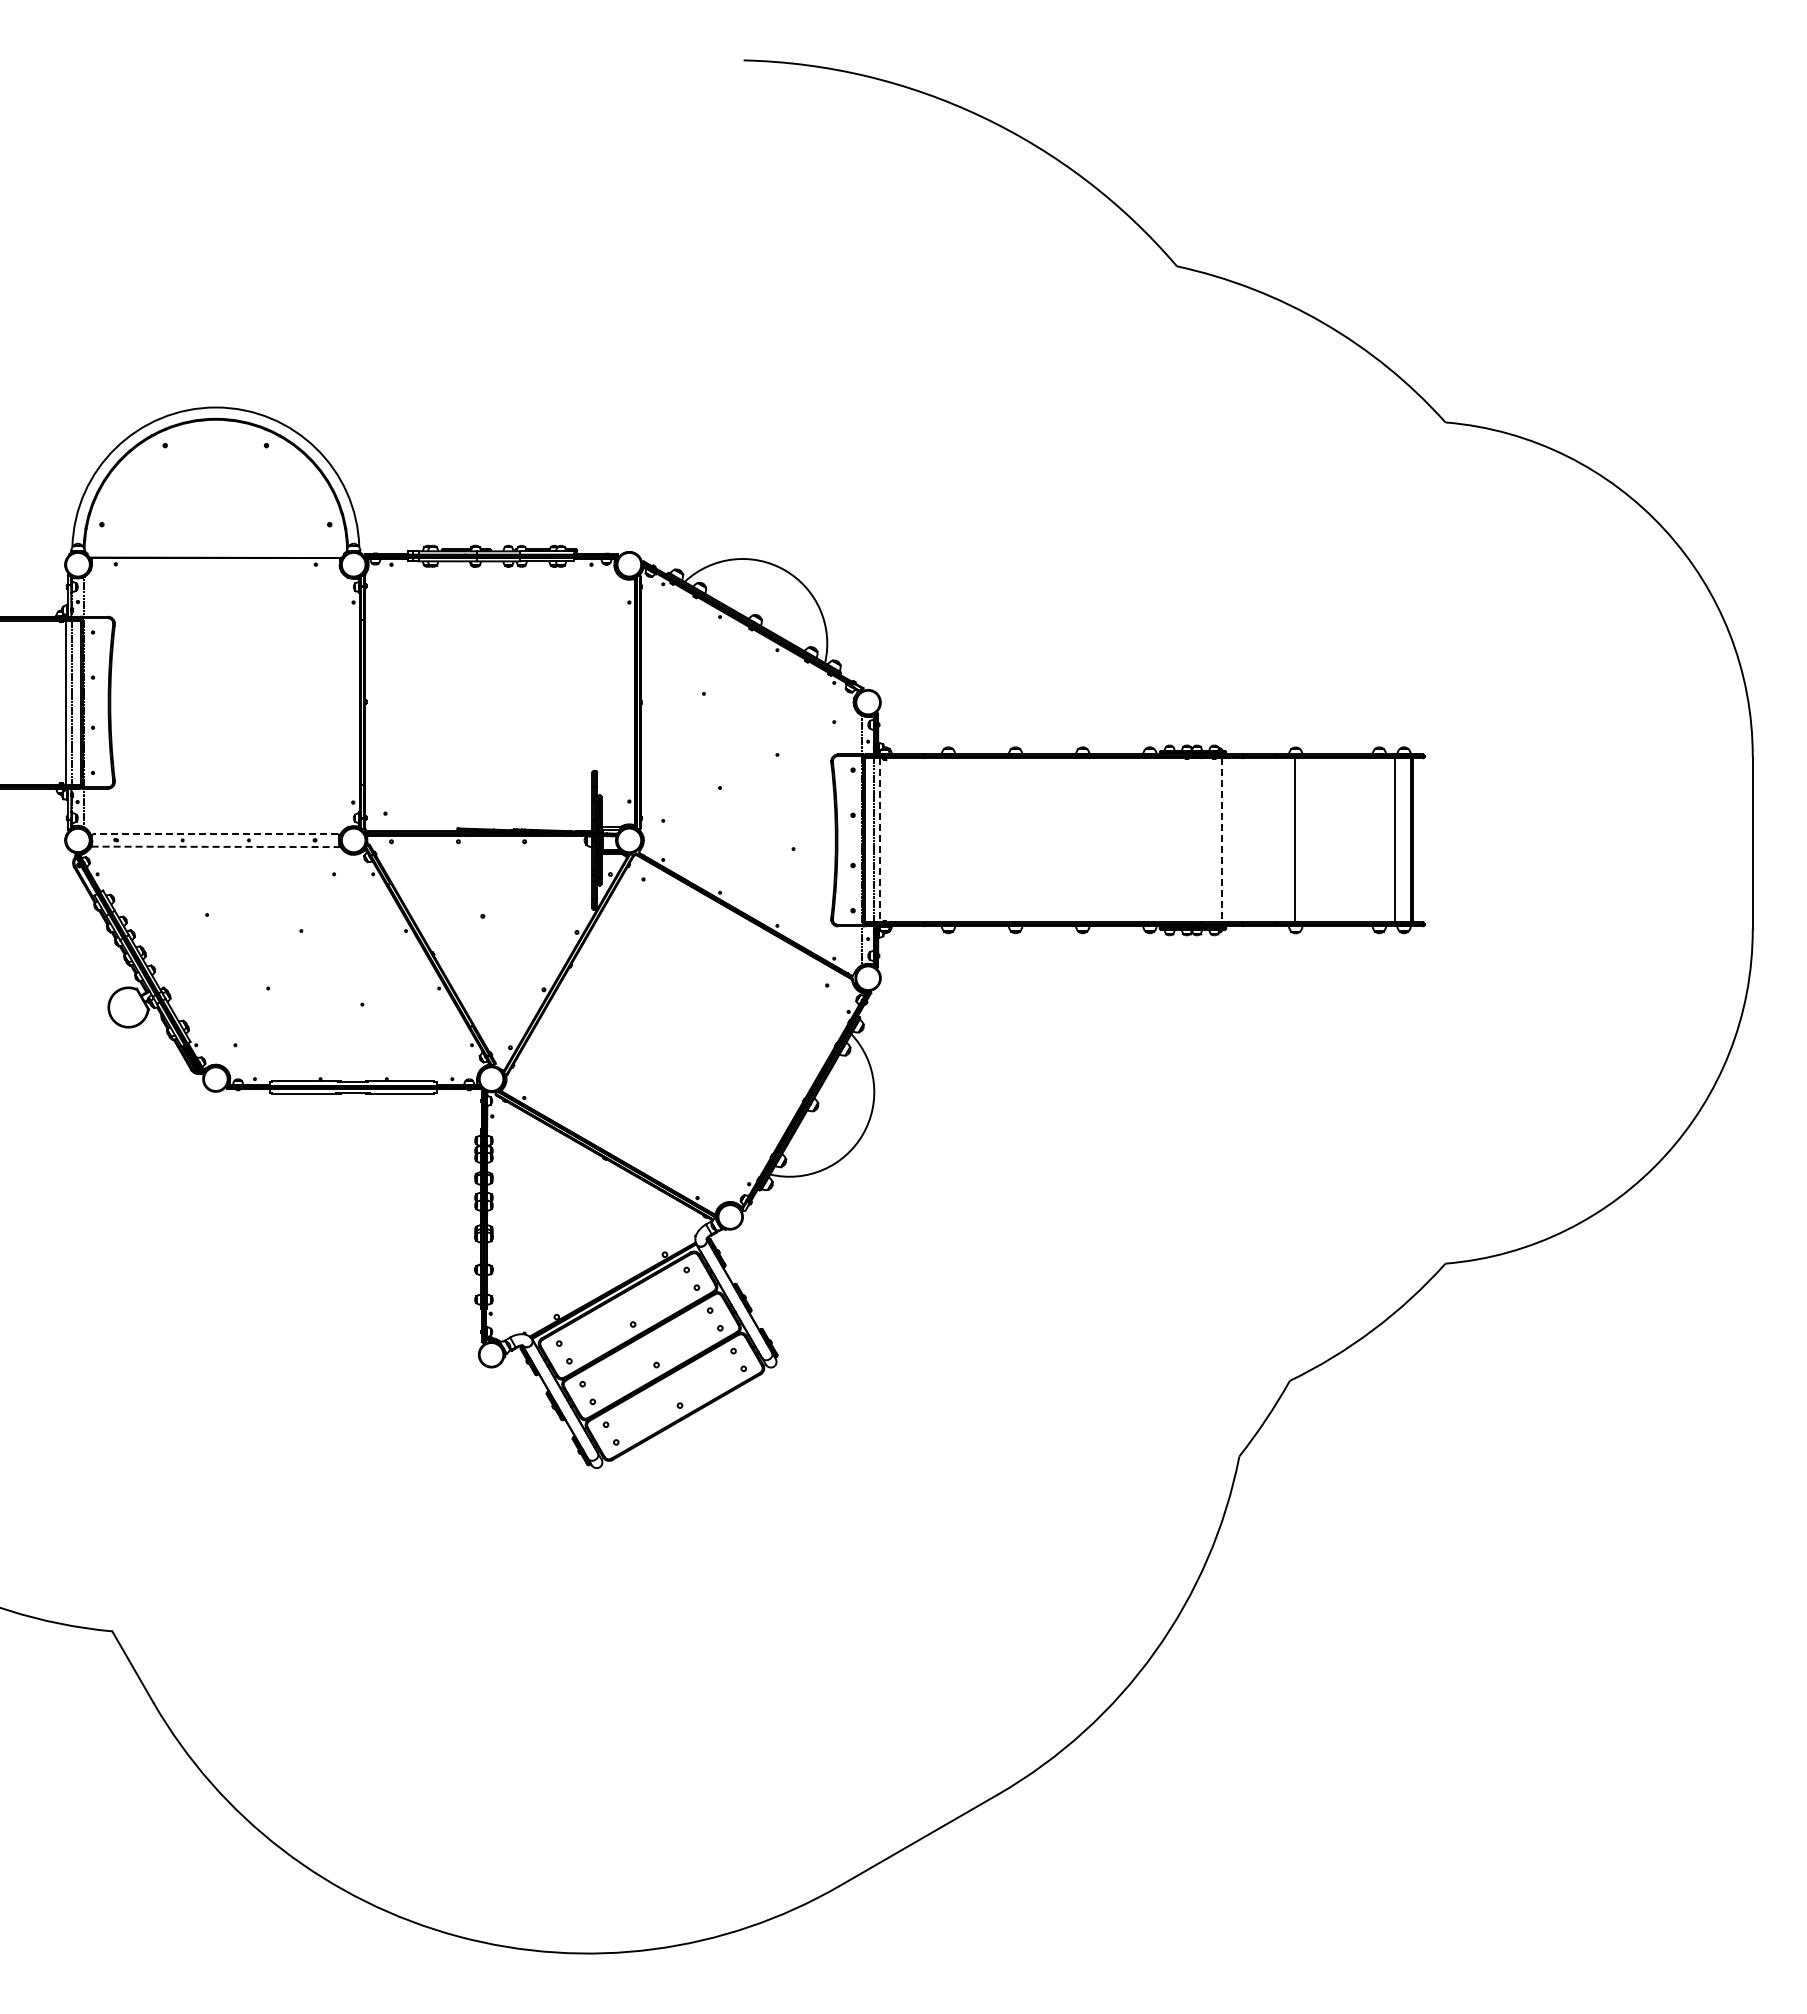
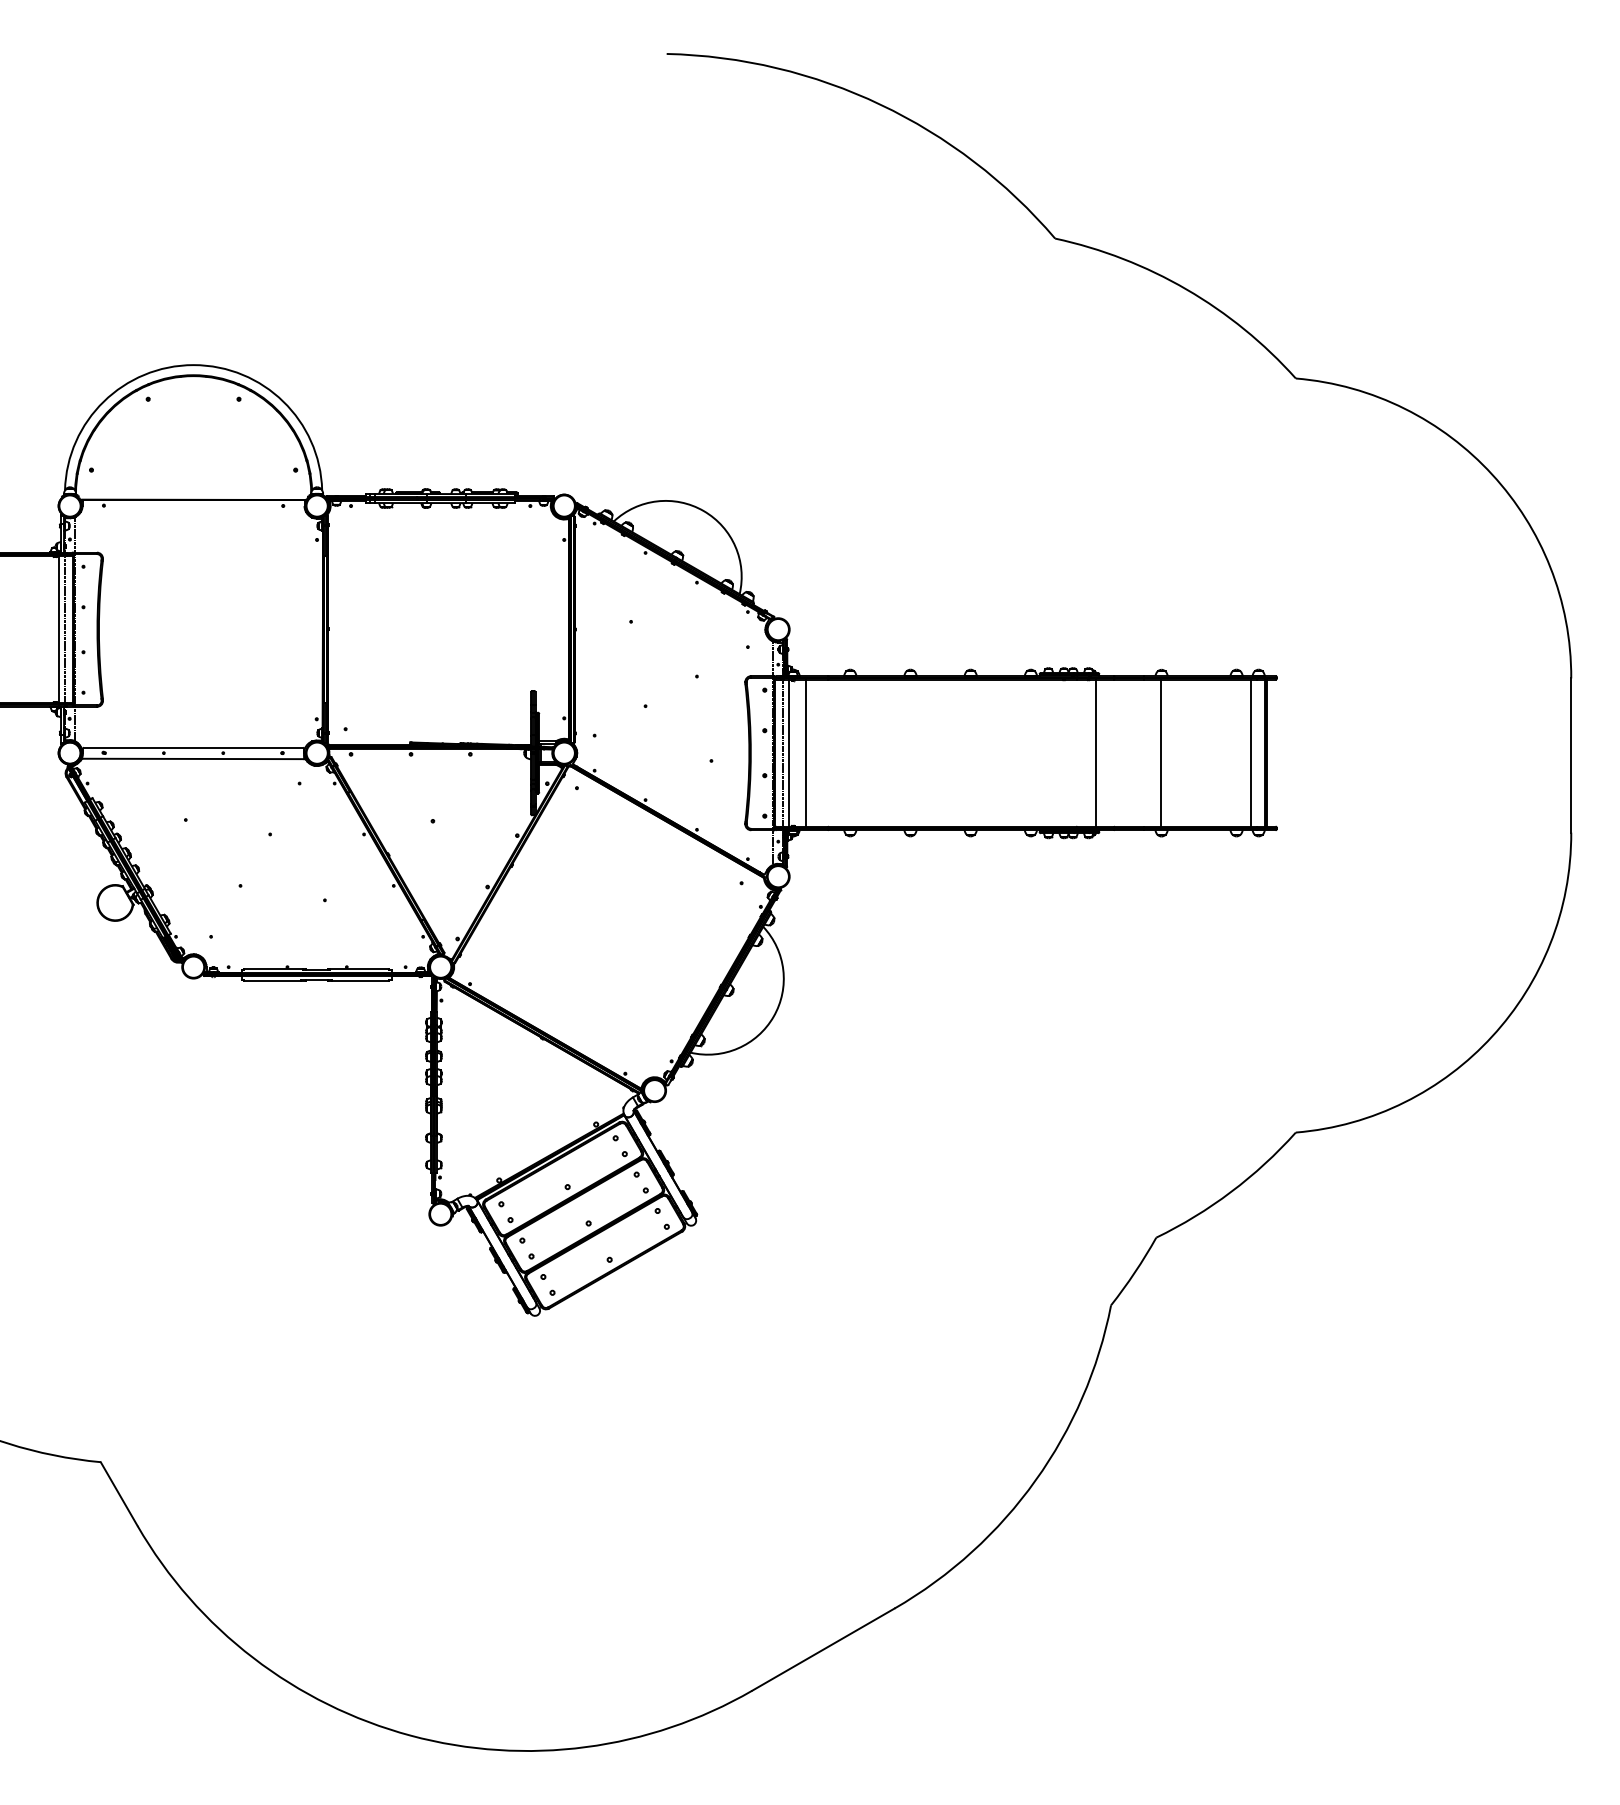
line: (215, 834) -> (193, 747), dashed -> solid
line: (879, 840) -> (788, 753), dashed -> solid
line: (899, 840) -> (806, 753), added
line: (1222, 840) -> (1095, 753), dashed -> solid
line: (215, 846) -> (193, 758), dashed -> solid

